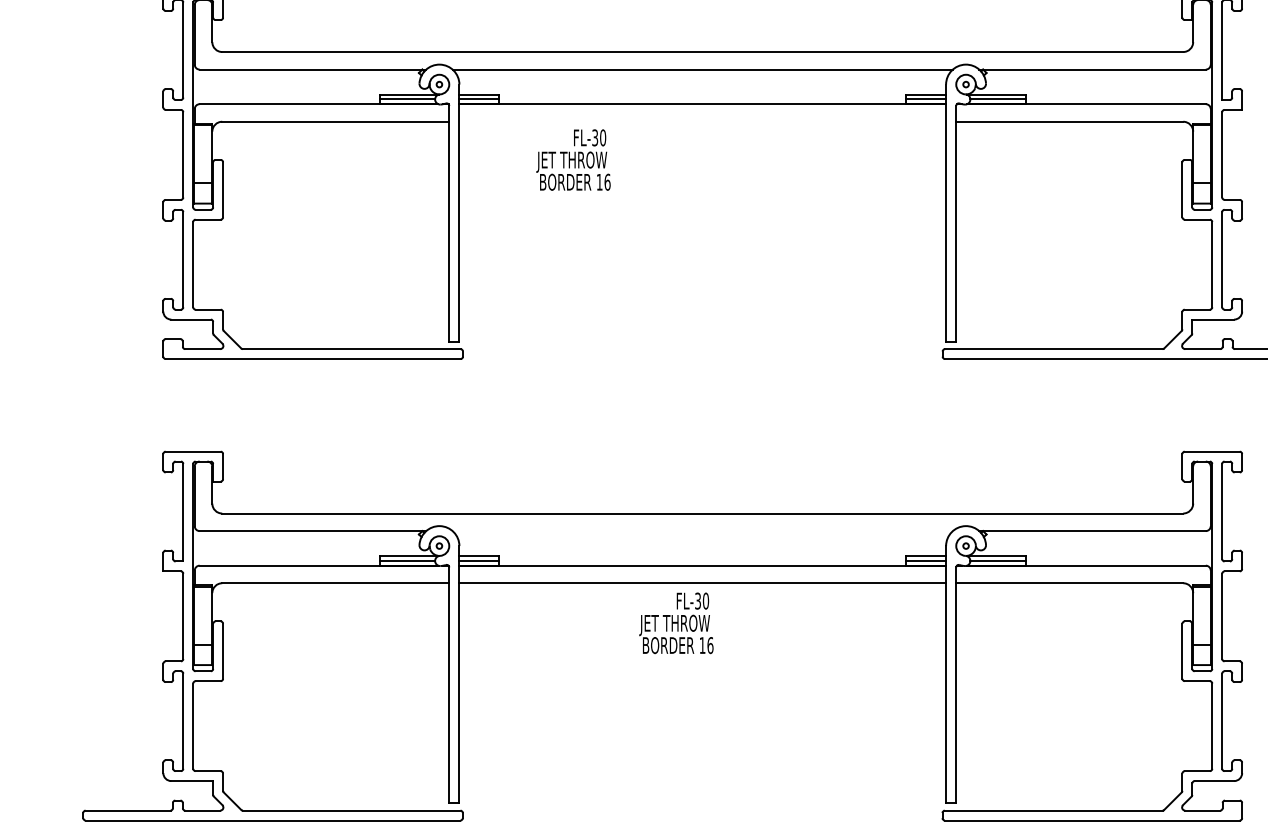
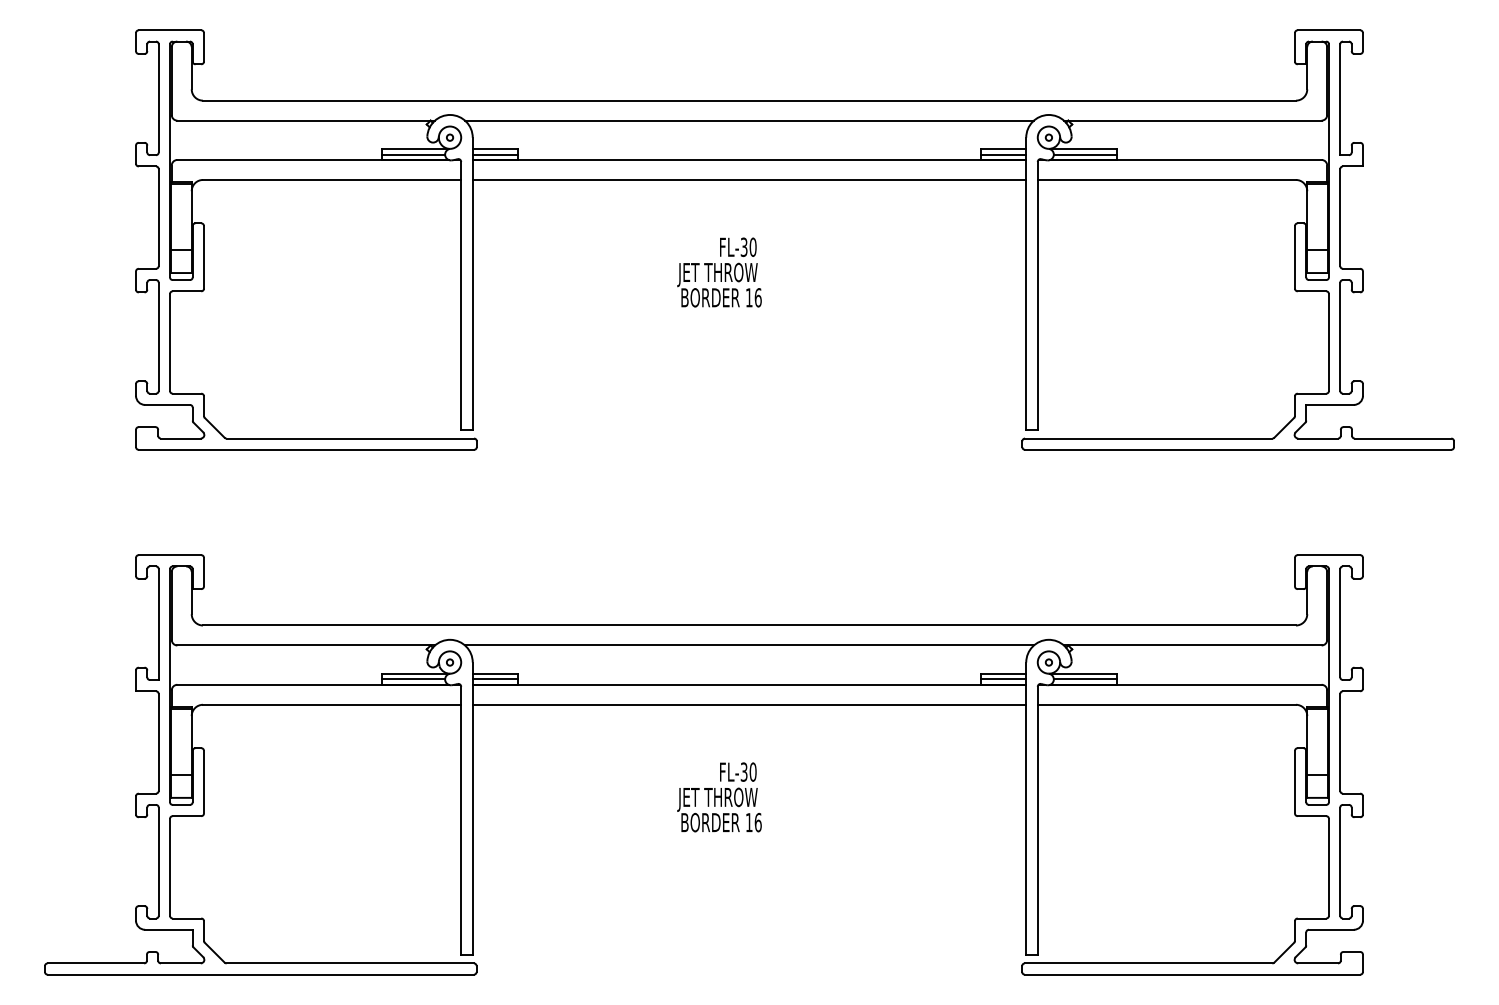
line: (702, 121) -> (749, 179), added
text: (573, 160) -> (719, 272), moved
line: (702, 531) -> (749, 645), added
text: (676, 623) -> (719, 797), moved

